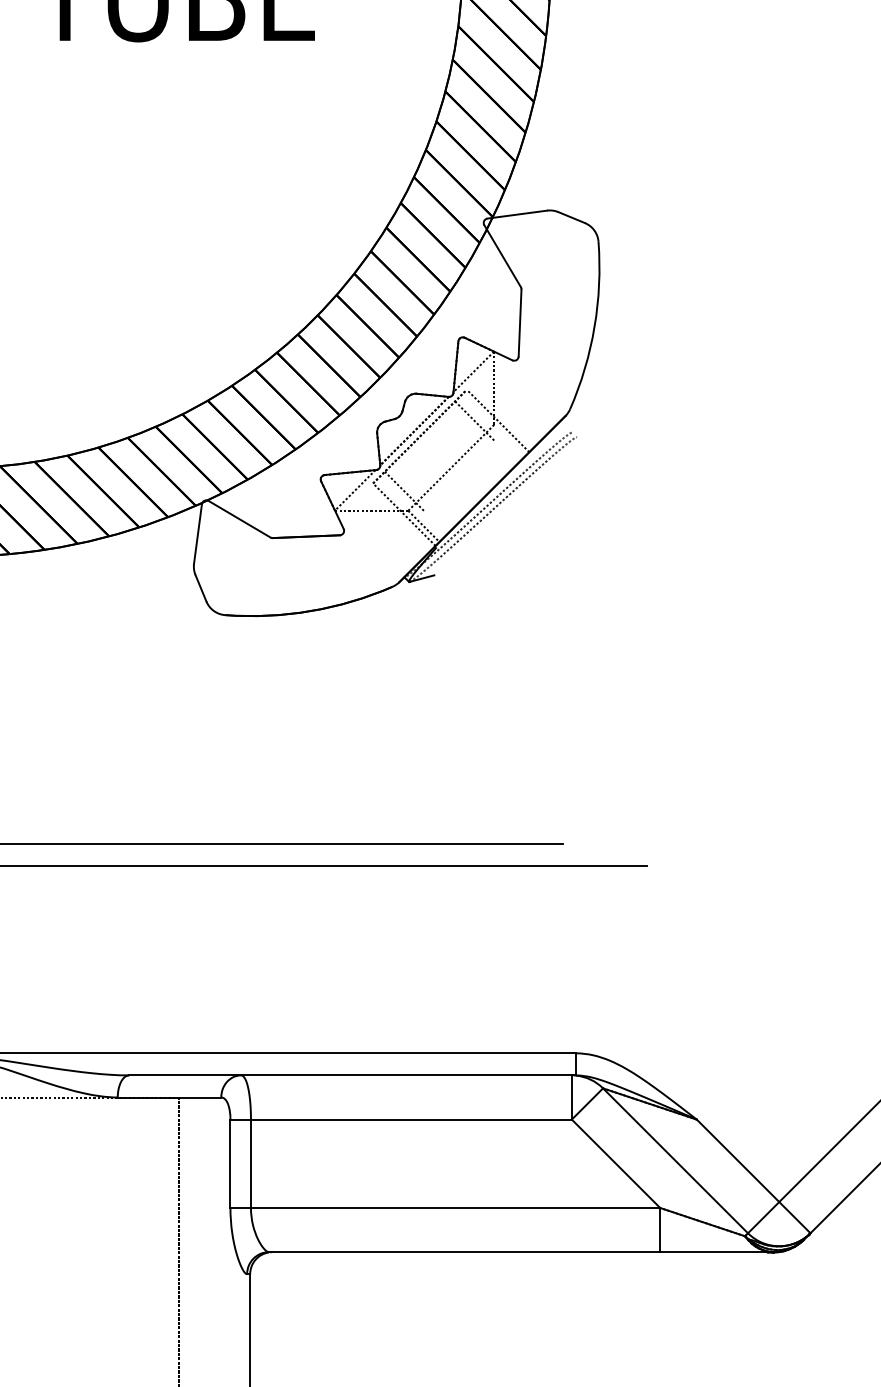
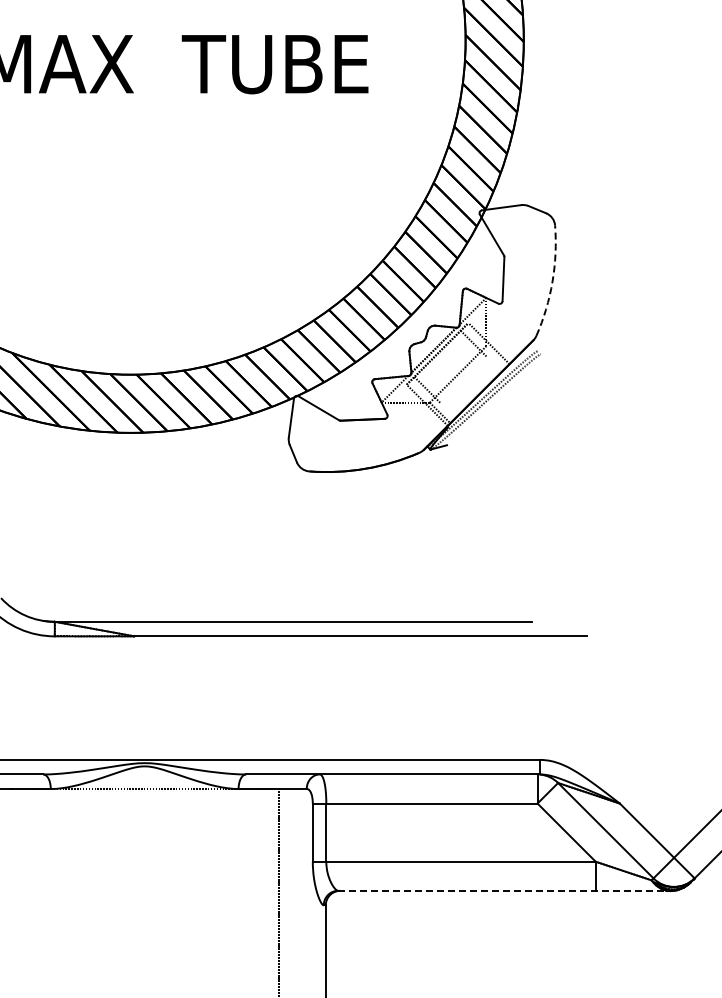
arc: (594, 326) -> (552, 281), solid -> dashed
line: (518, 1251) -> (502, 890), solid -> dashed

